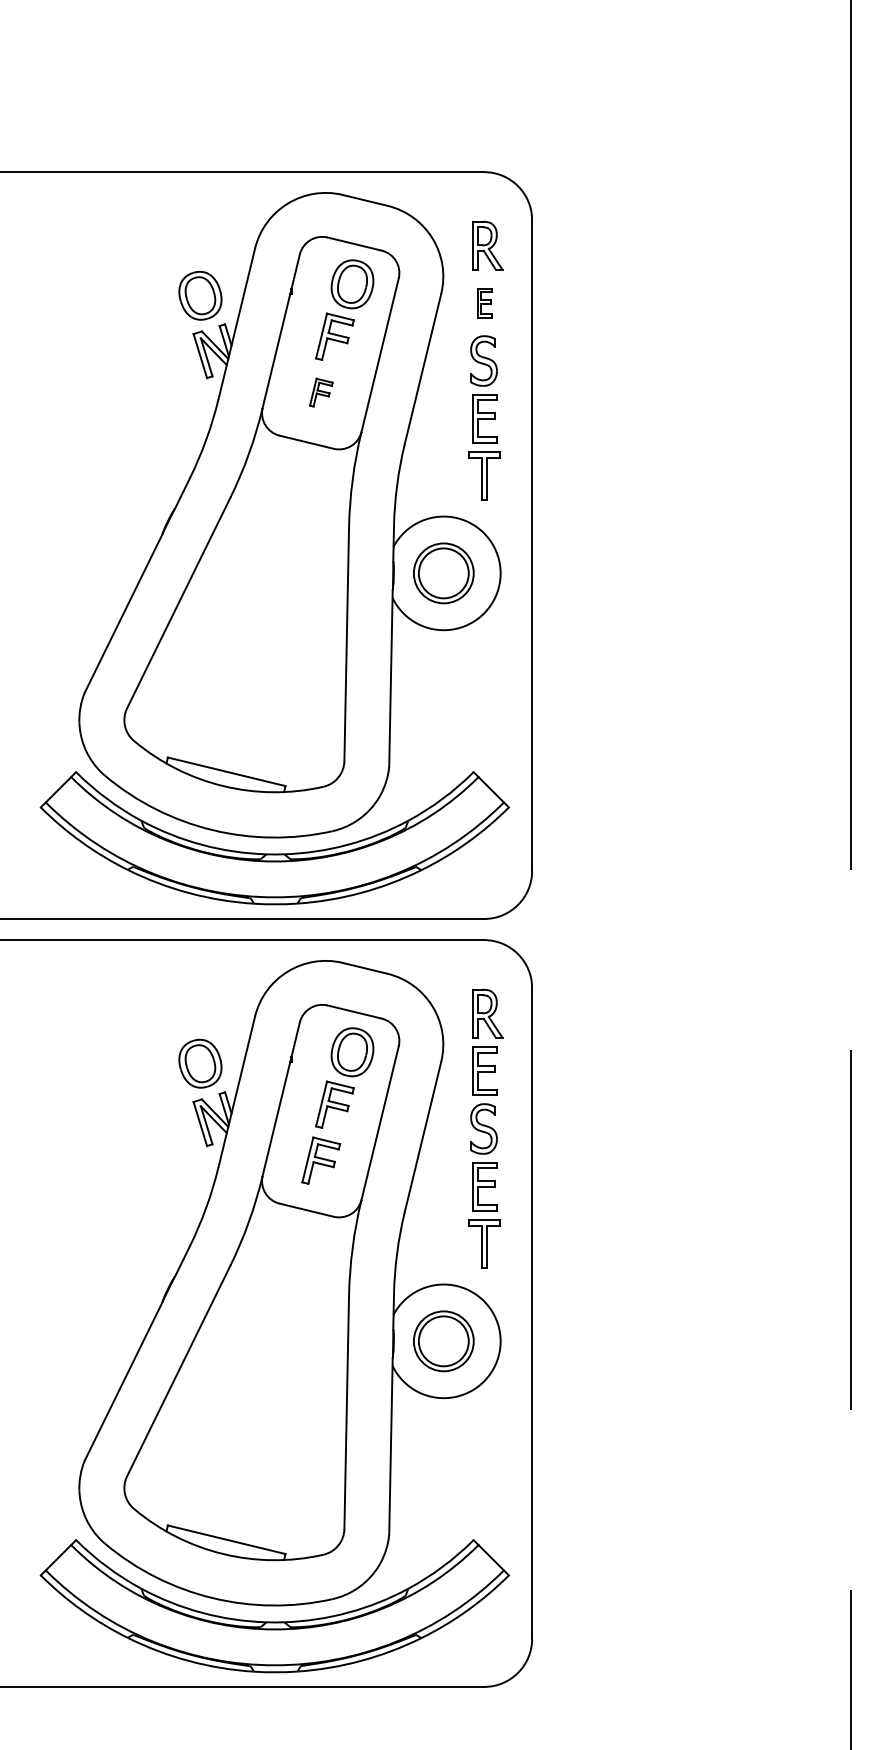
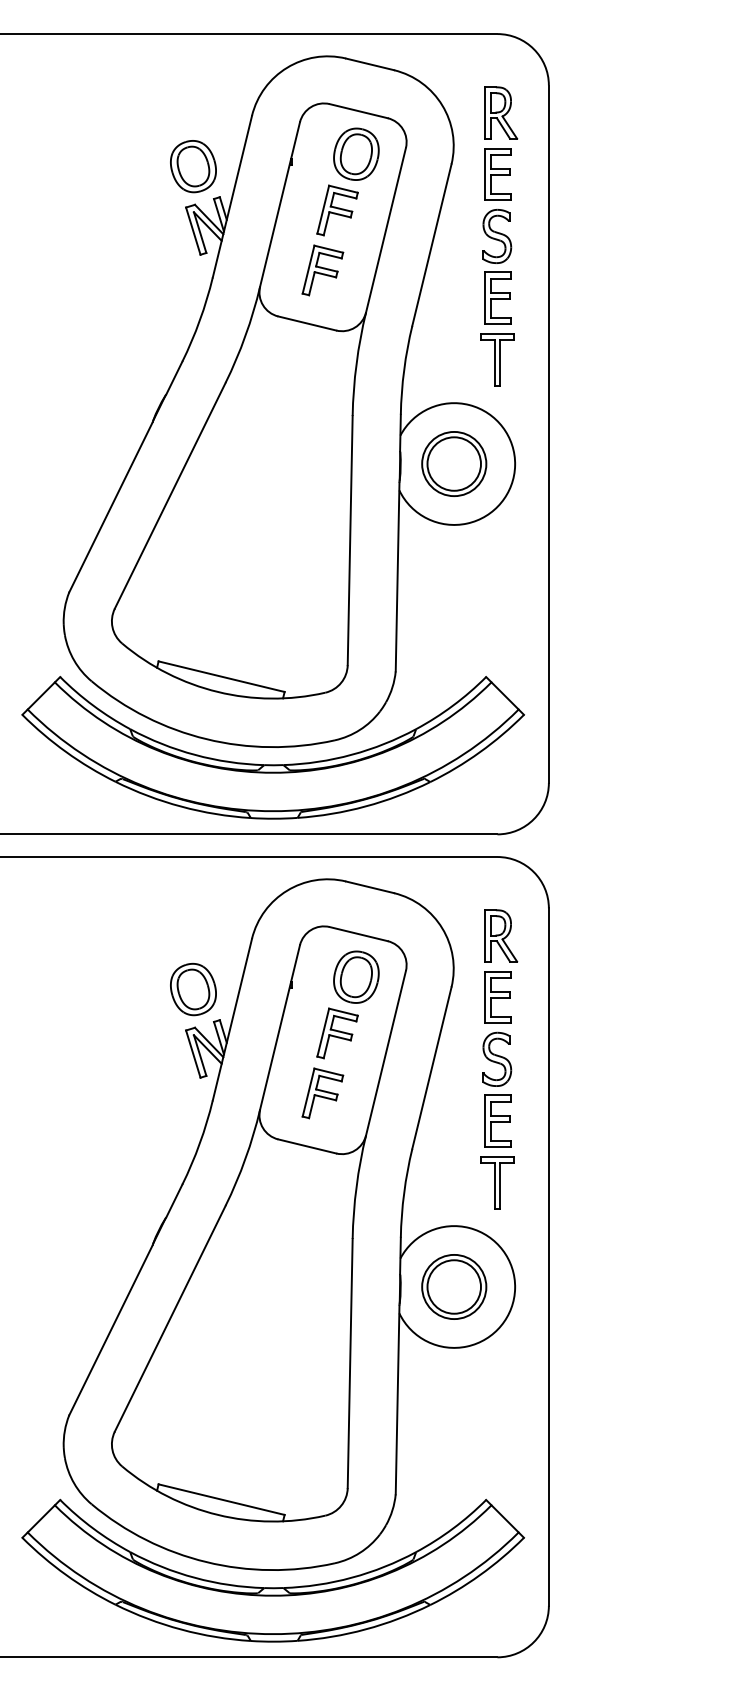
part: (484, 302) -> (497, 173), size x1.67
part: (321, 392) -> (323, 270), size x1.67

